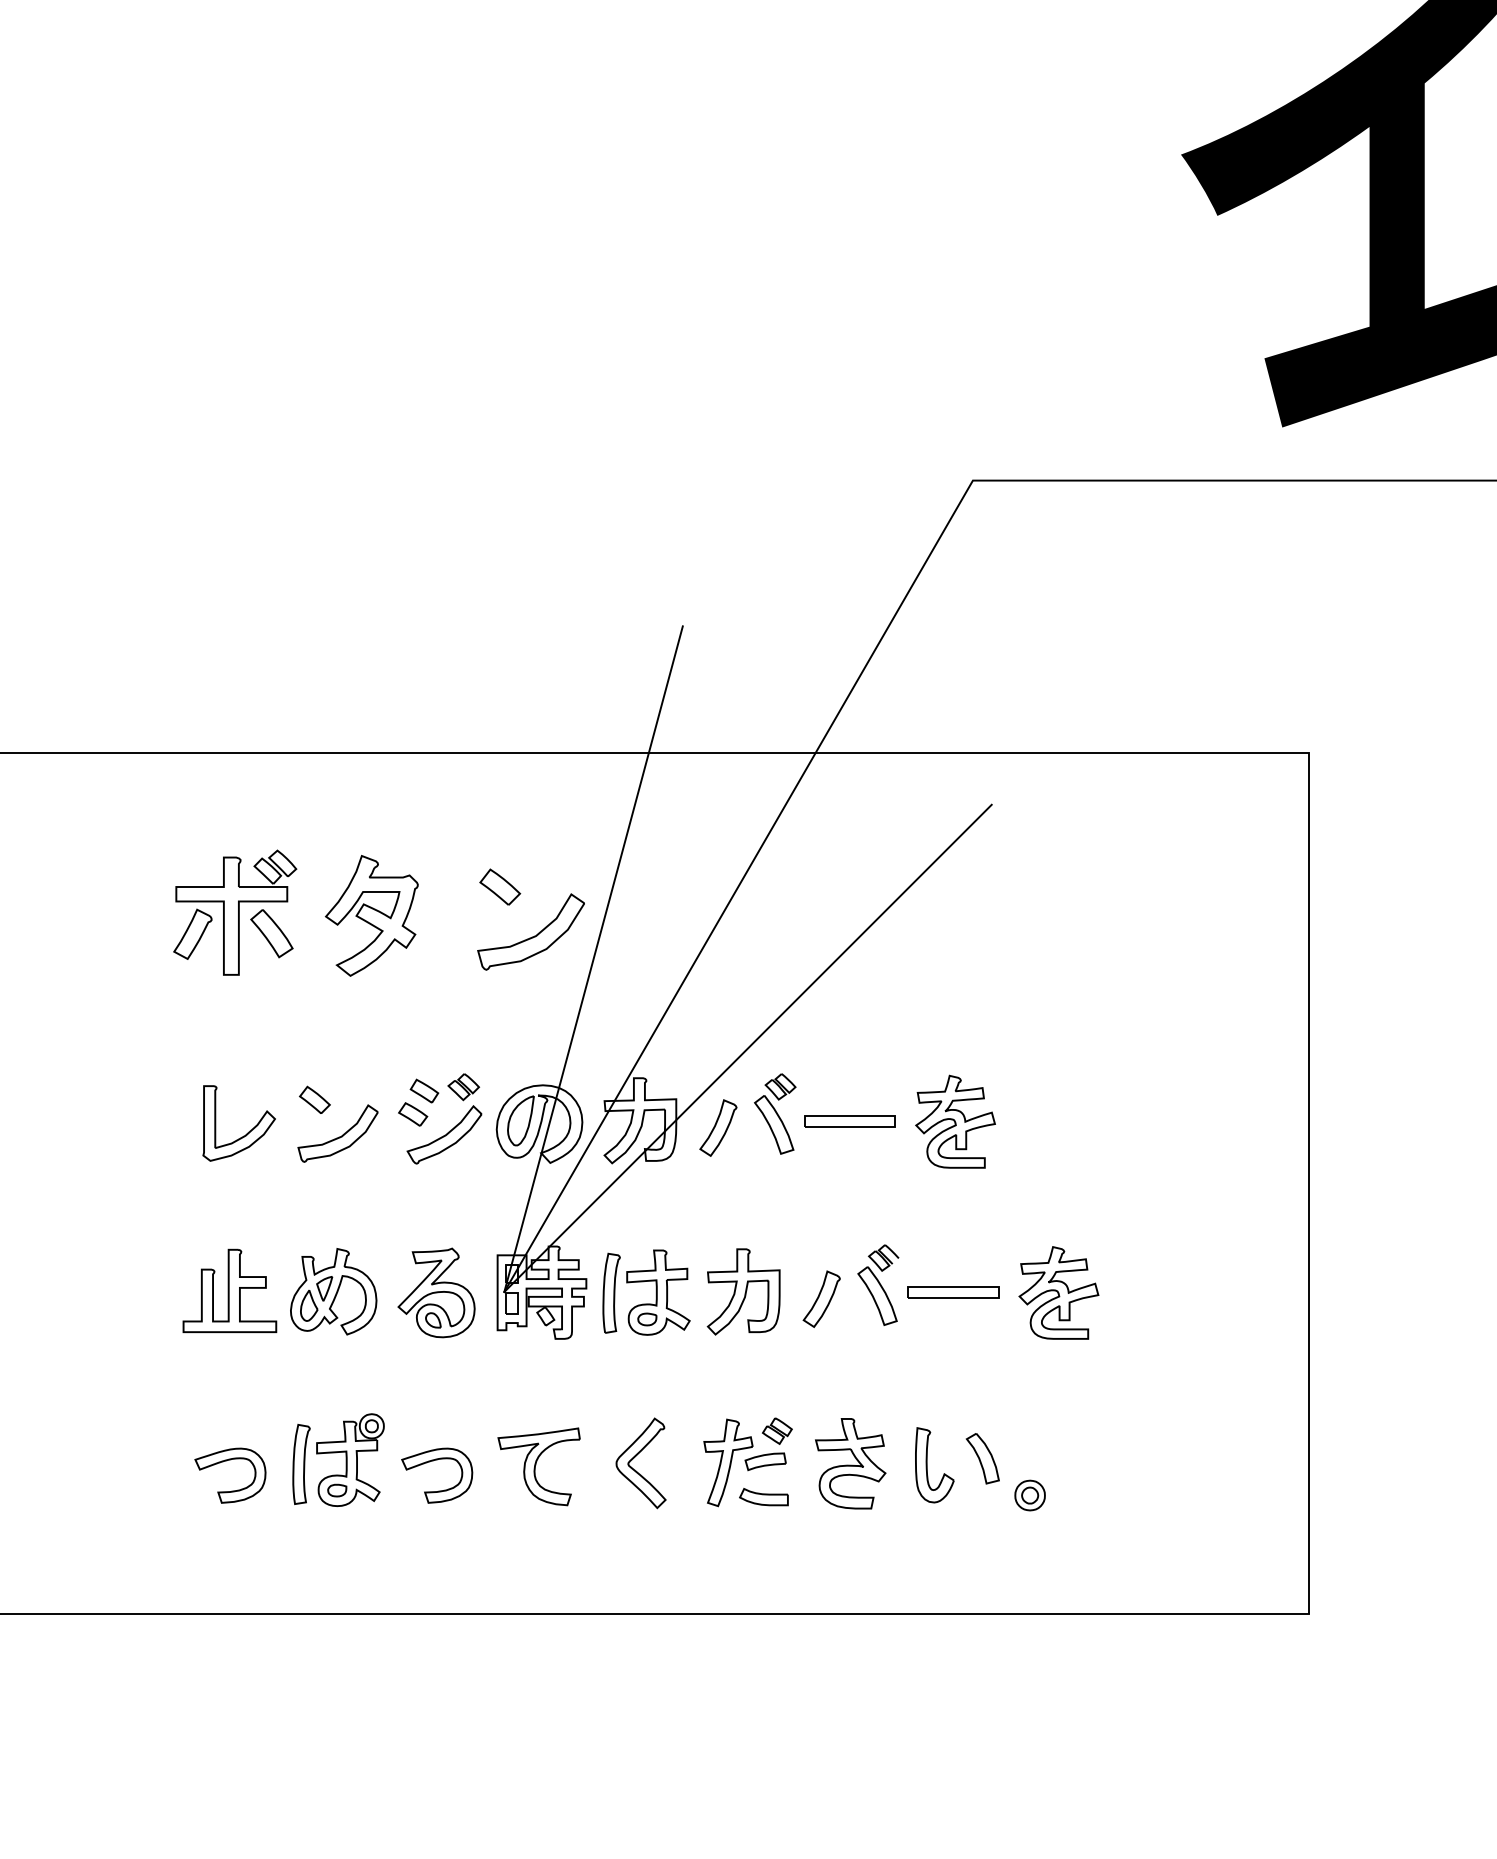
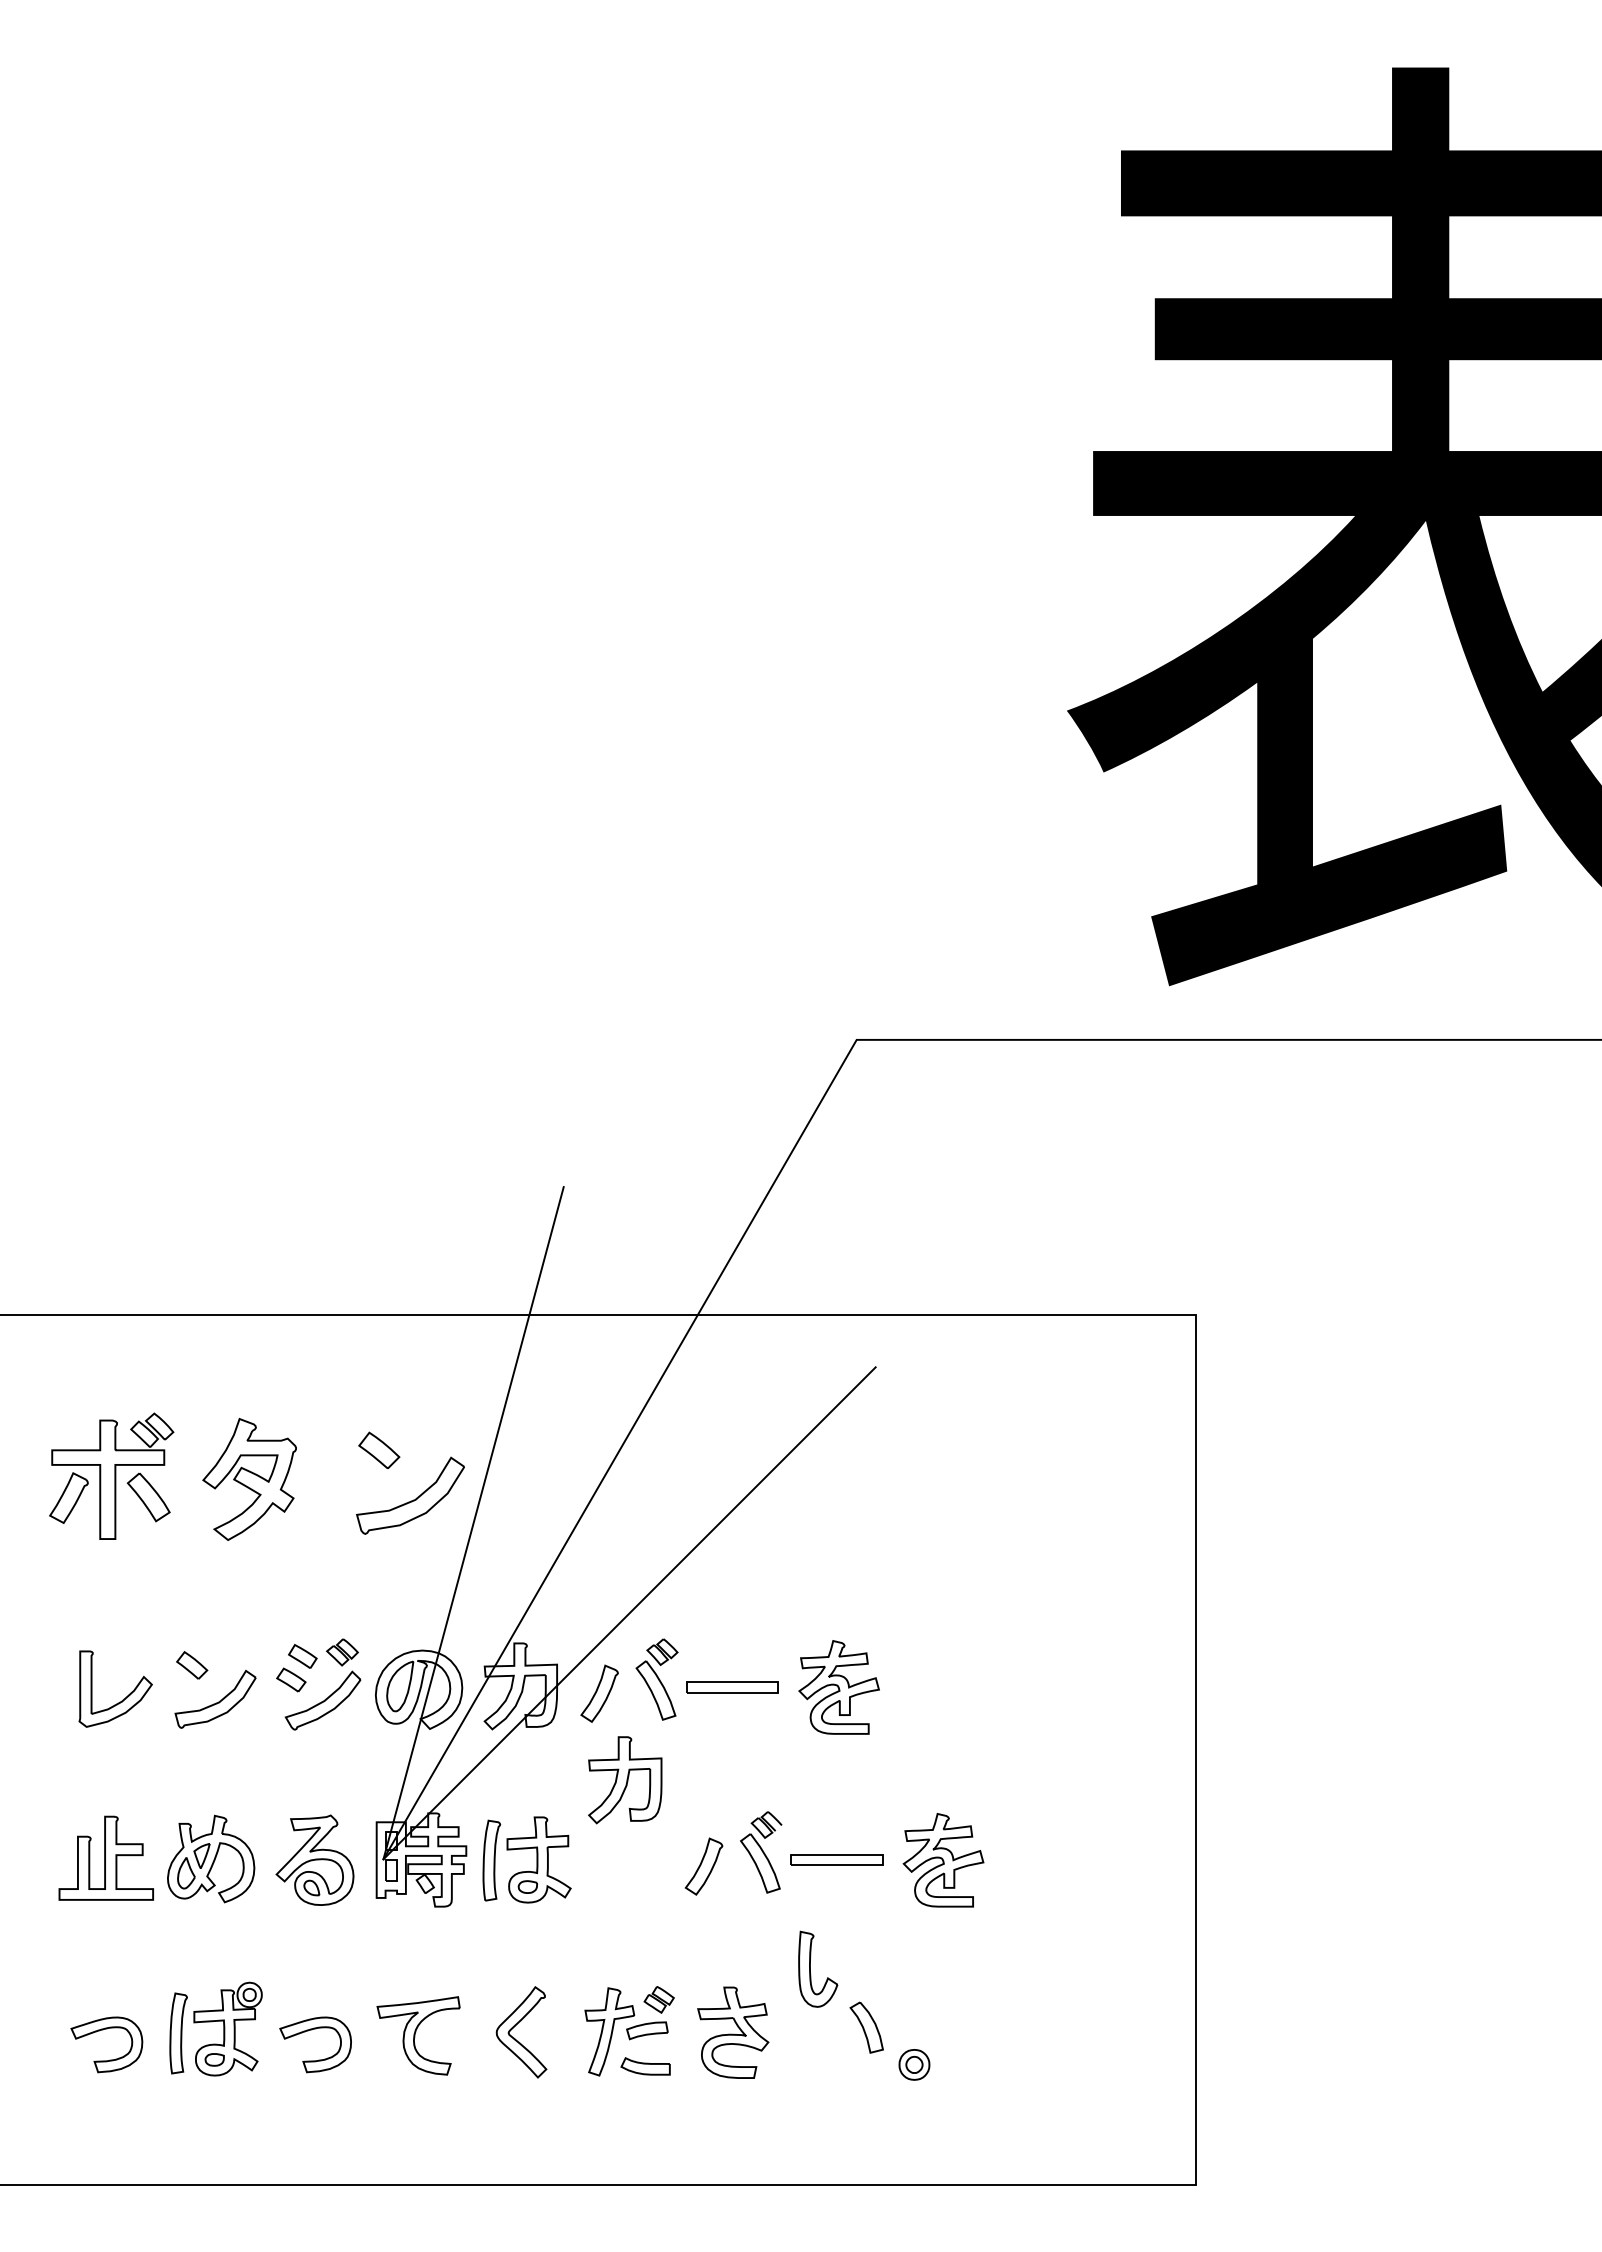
part: (743, 1292) -> (625, 1780), moved
part: (927, 1464) -> (810, 1968), moved

